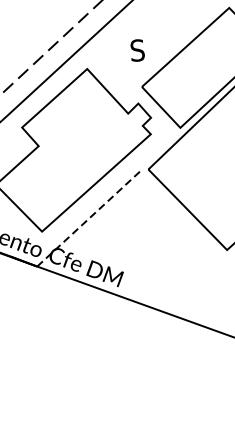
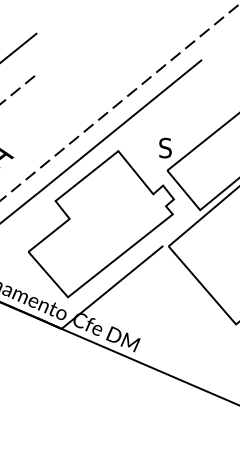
text: (137, 49) -> (165, 147), moved
line: (89, 218) -> (112, 287), dashed -> solid

